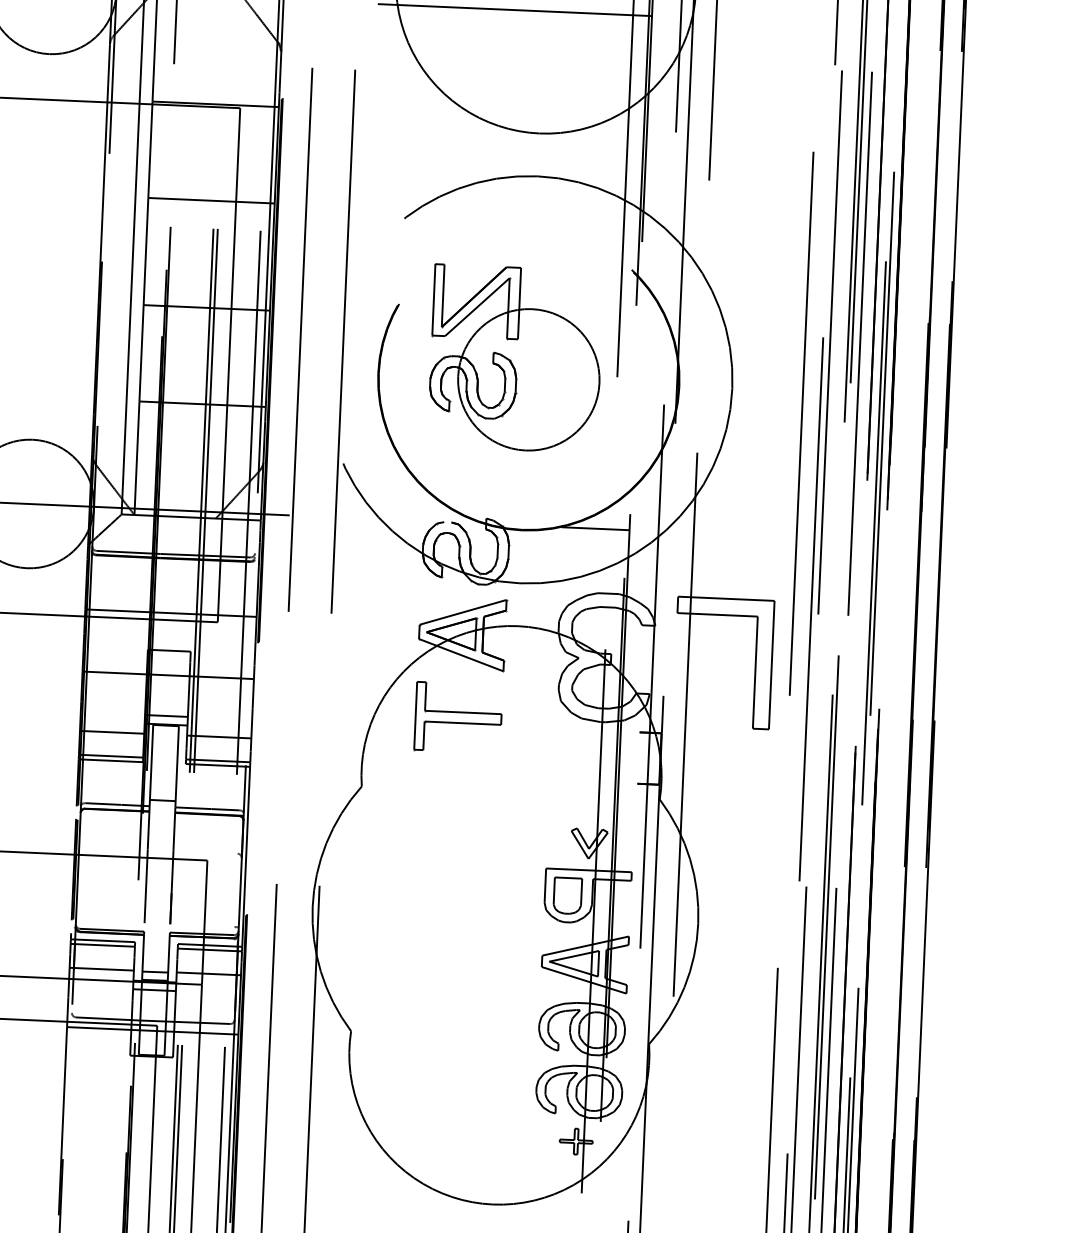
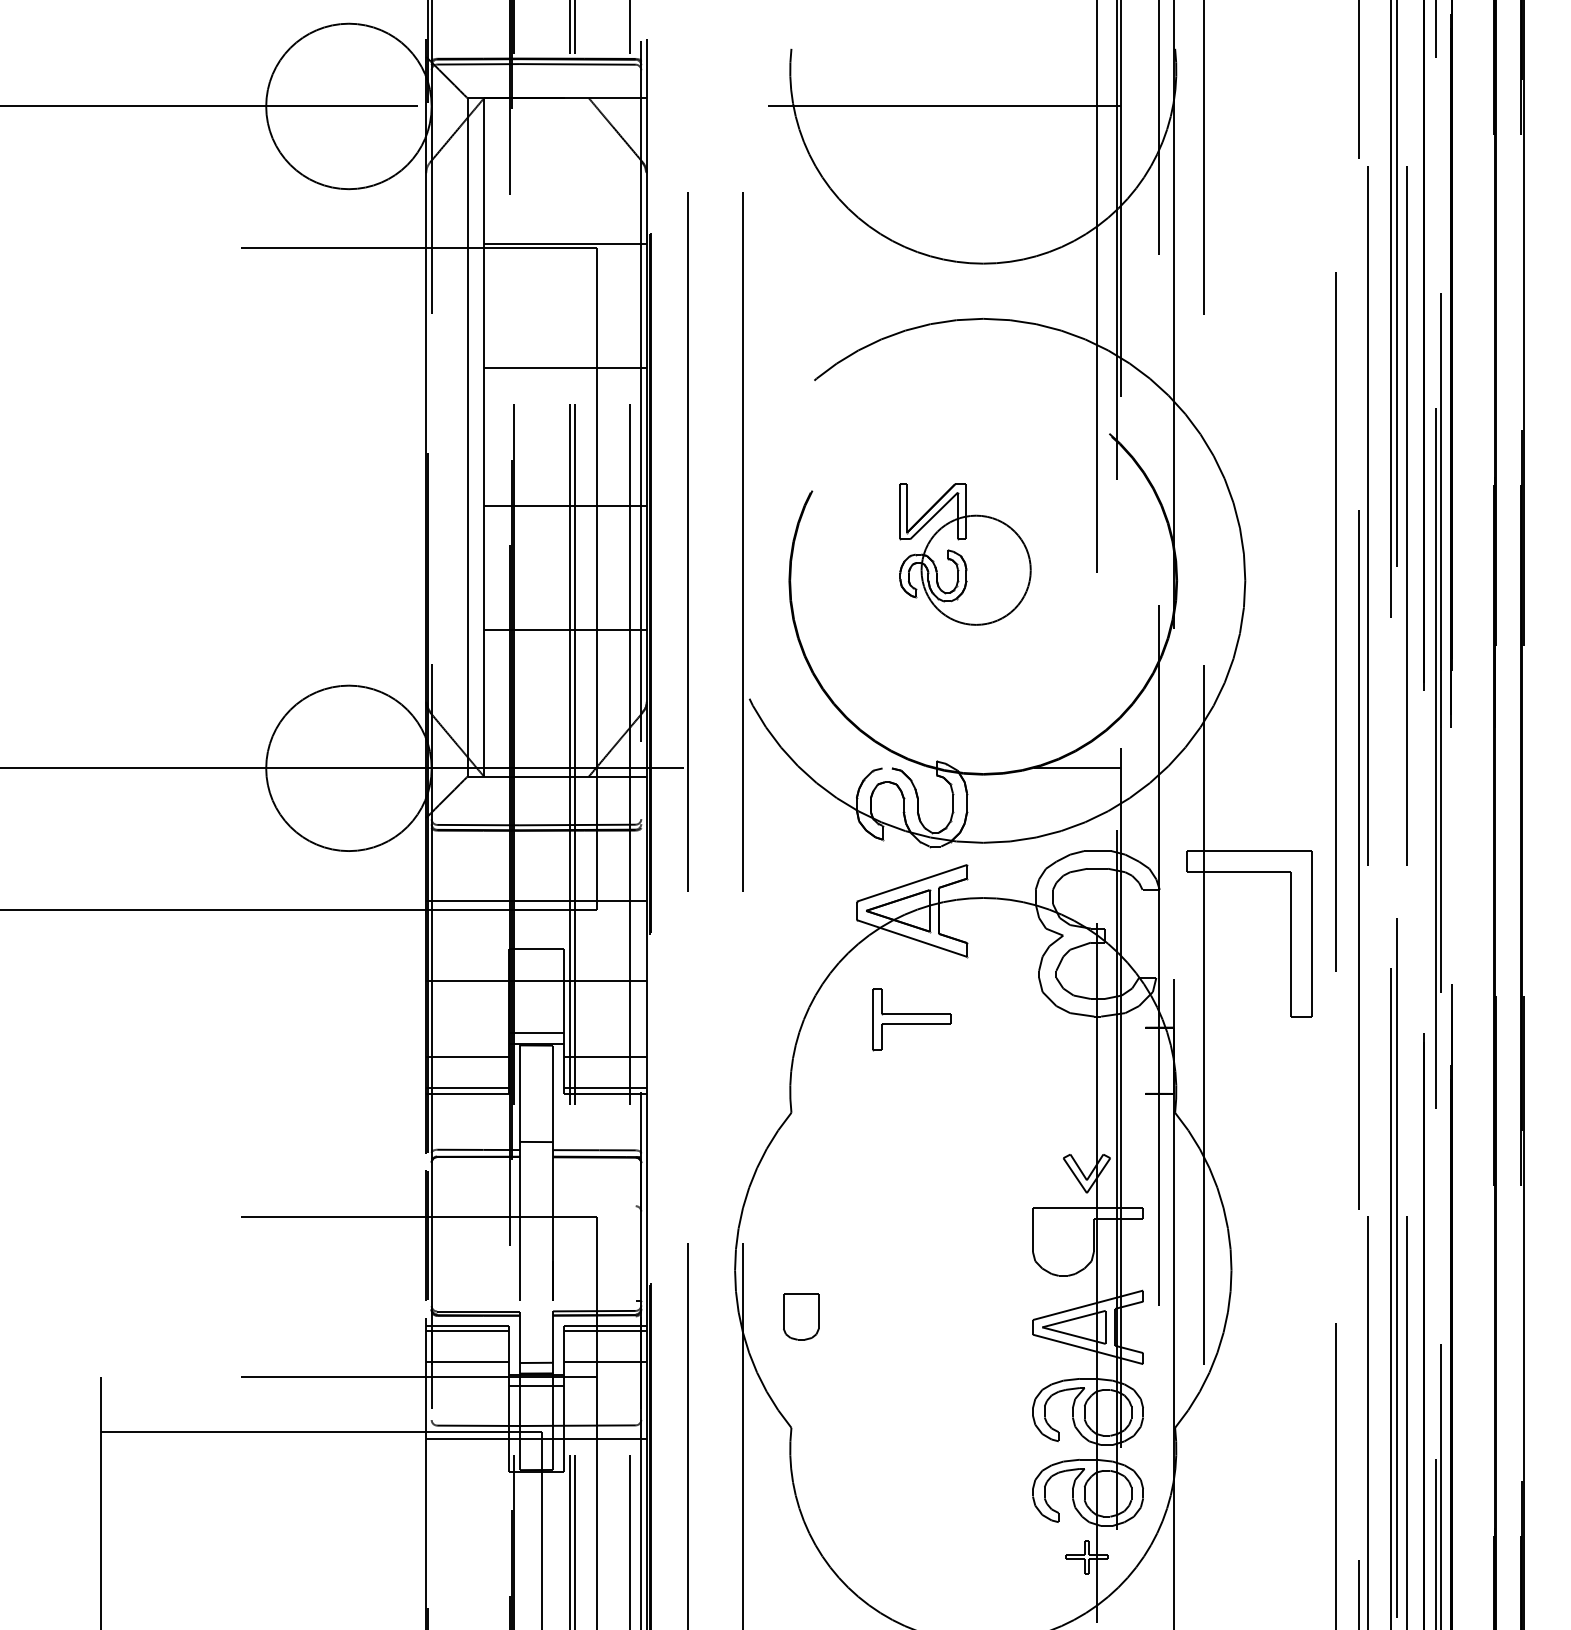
part: (515, 358) -> (965, 554), size x0.6
part: (458, 718) -> (911, 1019), size x0.7
part: (567, 895) -> (801, 1316), moved

